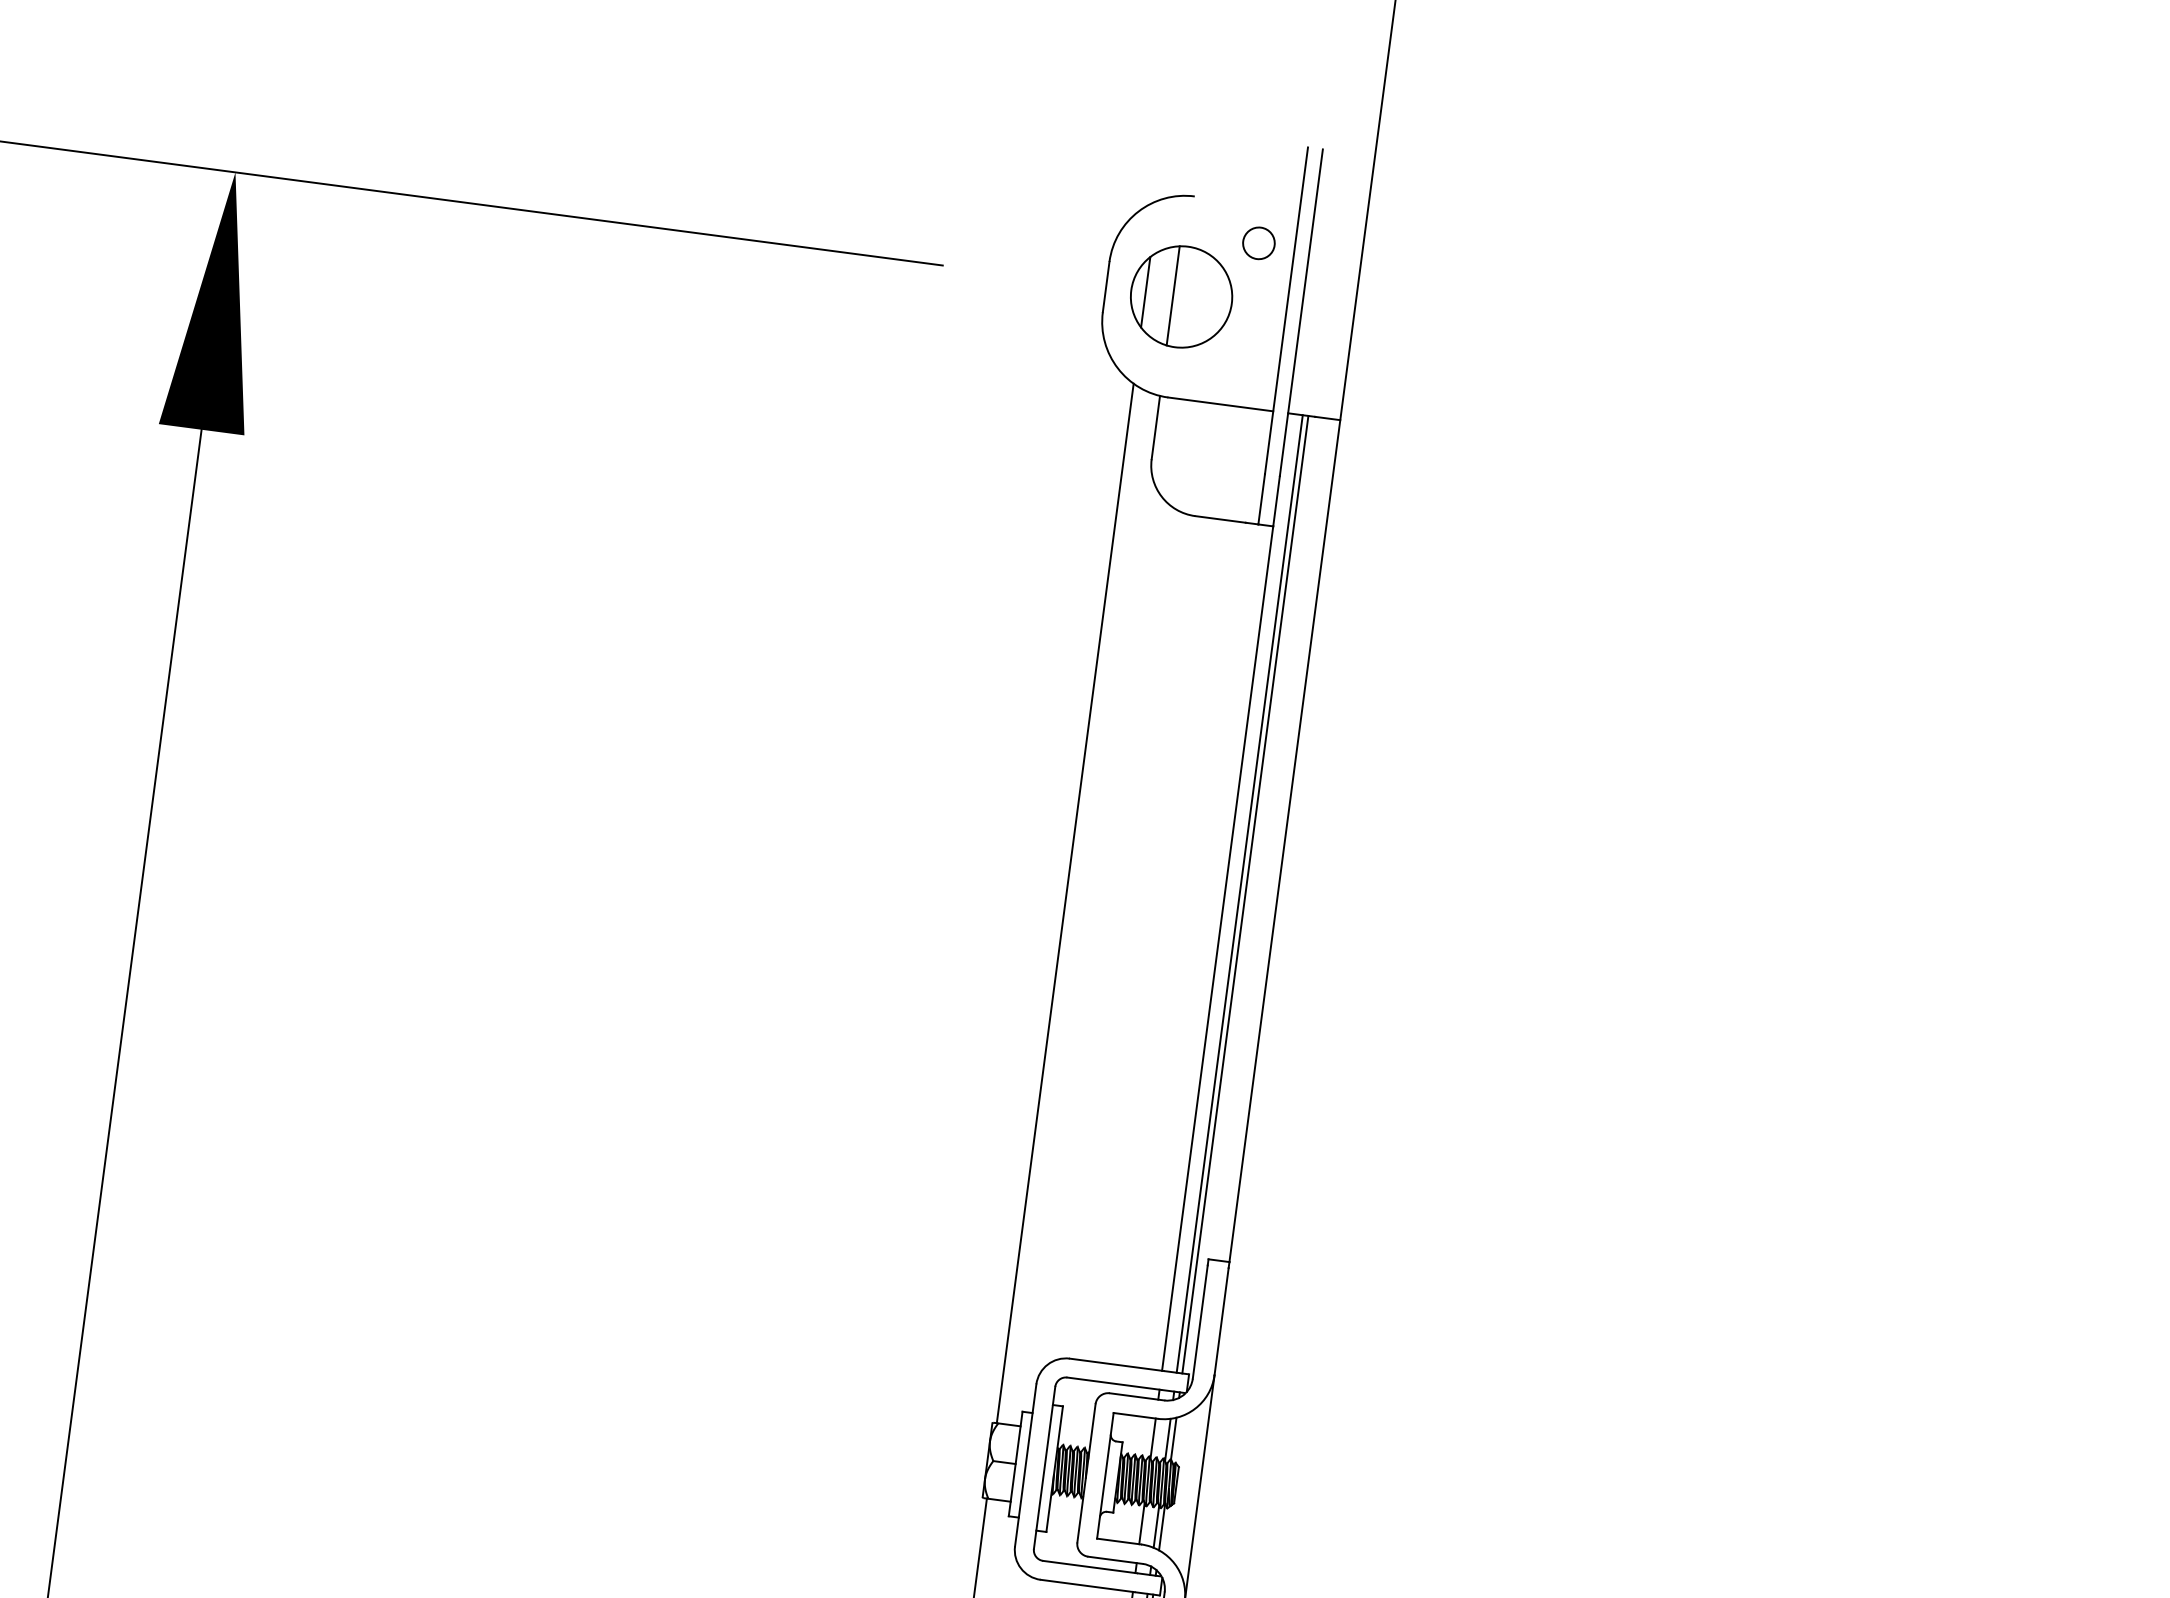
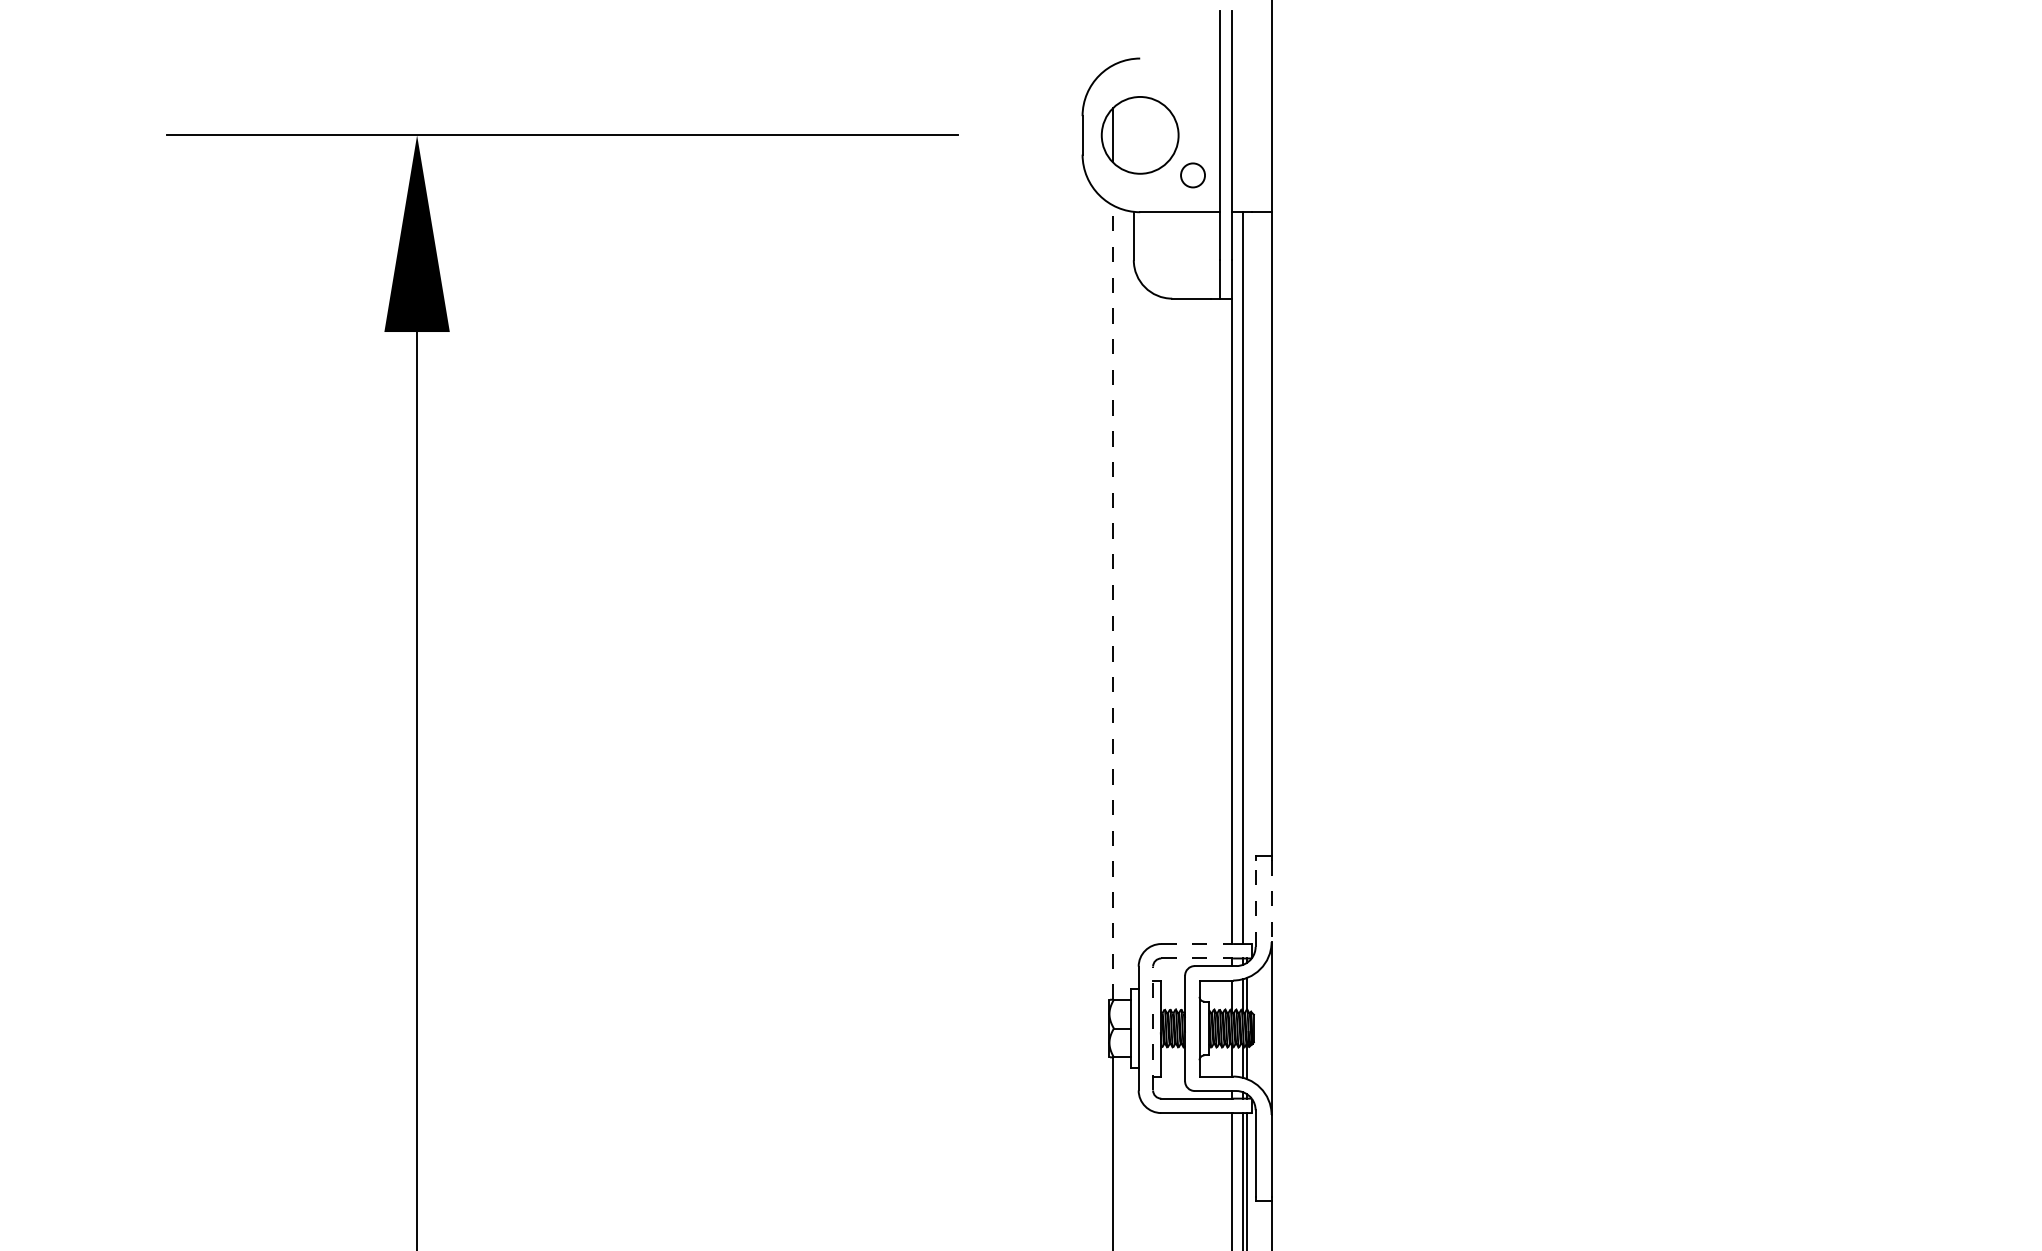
circle: (1258, 243) -> (1192, 175), moved
line: (1172, 295) -> (1133, 135), removed
line: (1245, 895) -> (1247, 578), removed
line: (1064, 903) -> (1112, 602), solid -> dashed
line: (1200, 1321) -> (1255, 903), solid -> dashed
line: (1221, 1321) -> (1271, 901), solid -> dashed
line: (1117, 1365) -> (1197, 944), solid -> dashed
line: (1114, 1383) -> (1197, 958), solid -> dashed
line: (1045, 1467) -> (1153, 1028), solid -> dashed

